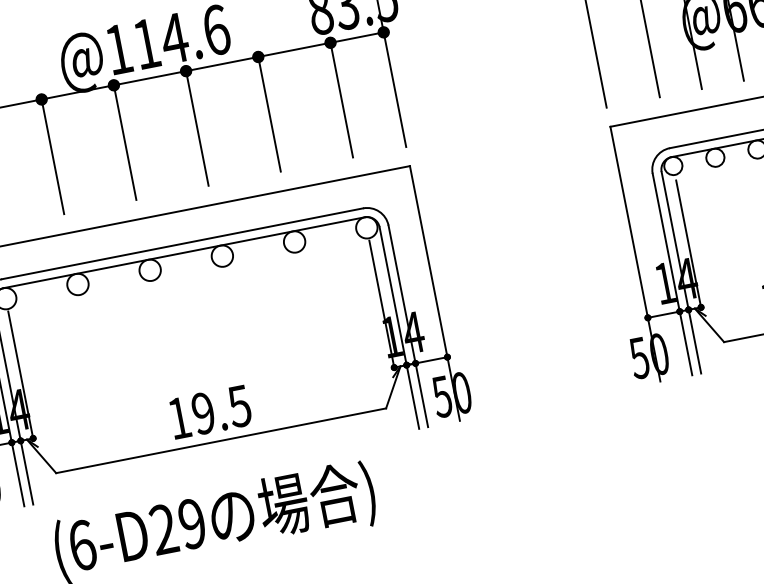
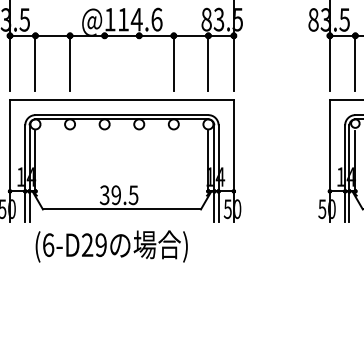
line: (197, 126) -> (139, 62), removed
line: (124, 141) -> (104, 62), removed
text: (178, 418) -> (104, 195), 19.5 -> 39.5

